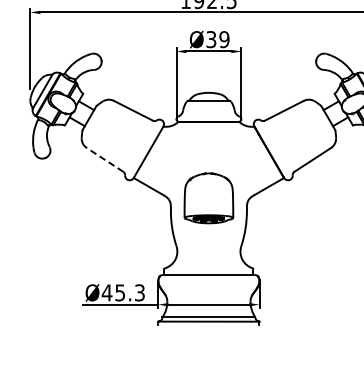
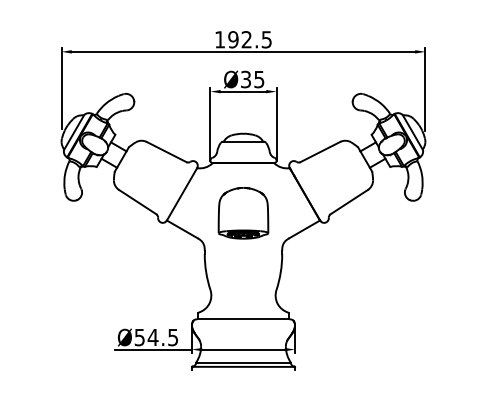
text: (224, 38) -> (259, 78), Ø39 -> Ø35
line: (104, 159) -> (137, 201), dashed -> solid
part: (208, 198) -> (243, 213), moved
text: (123, 292) -> (156, 337), Ø45.3 -> Ø54.5

